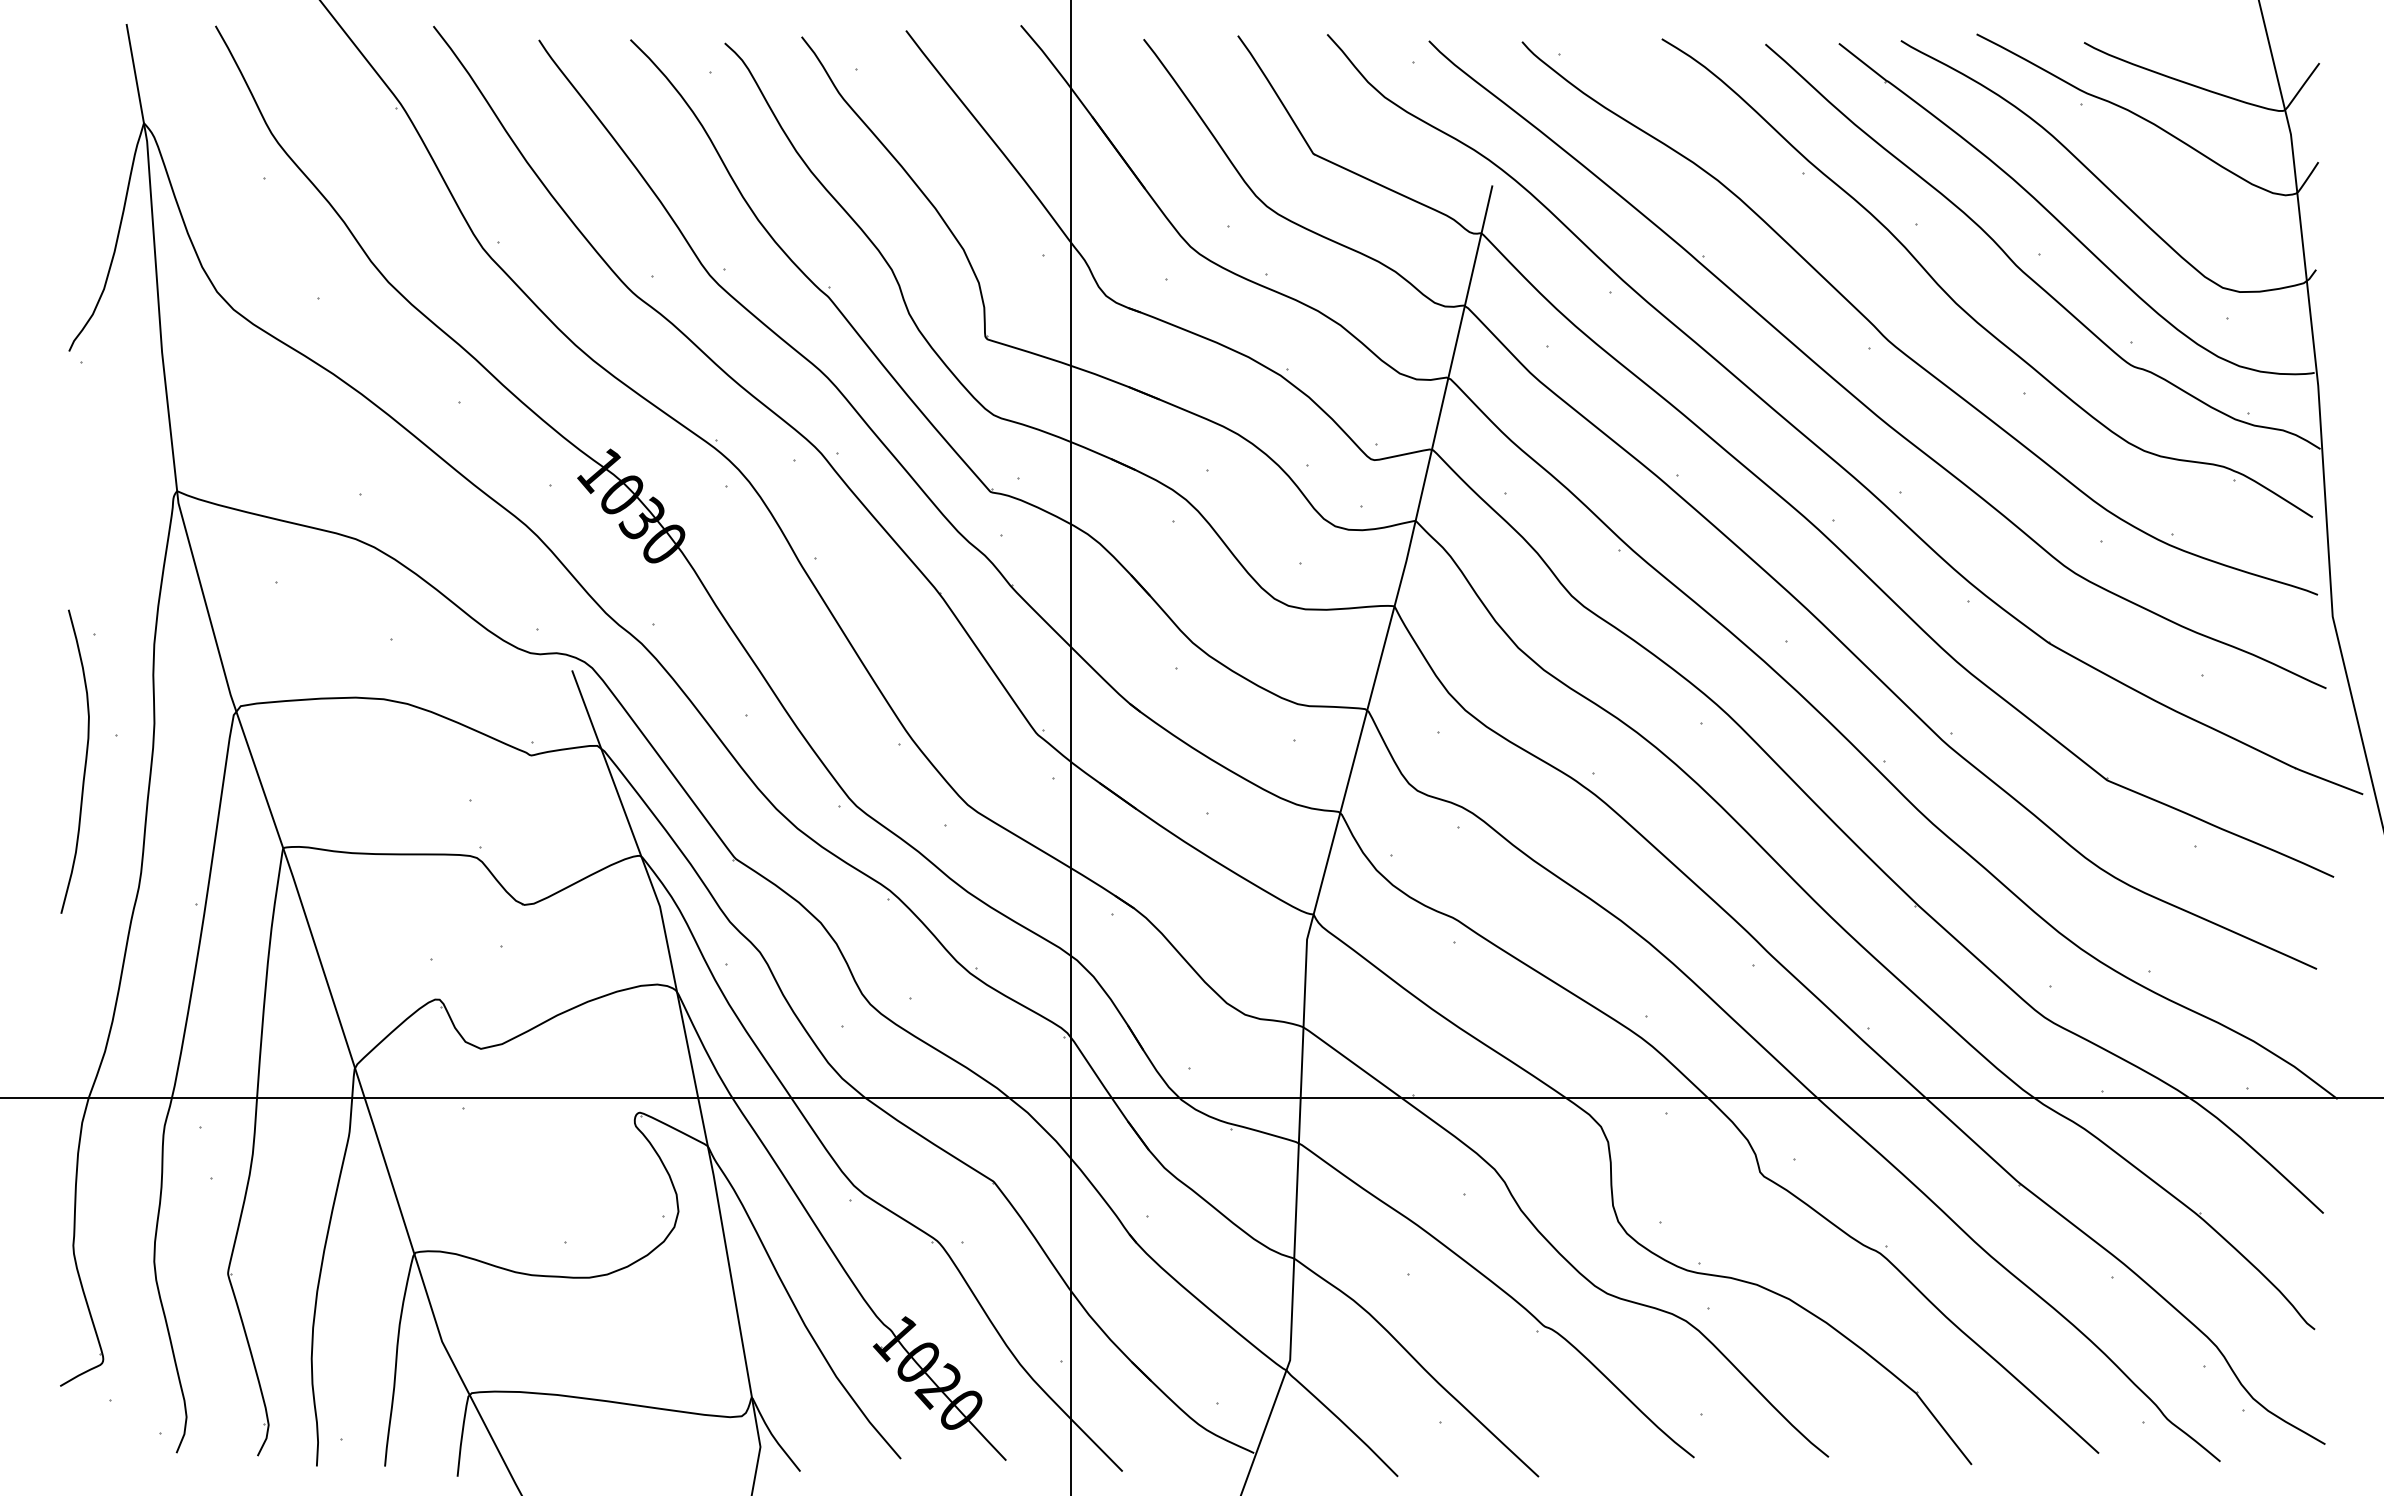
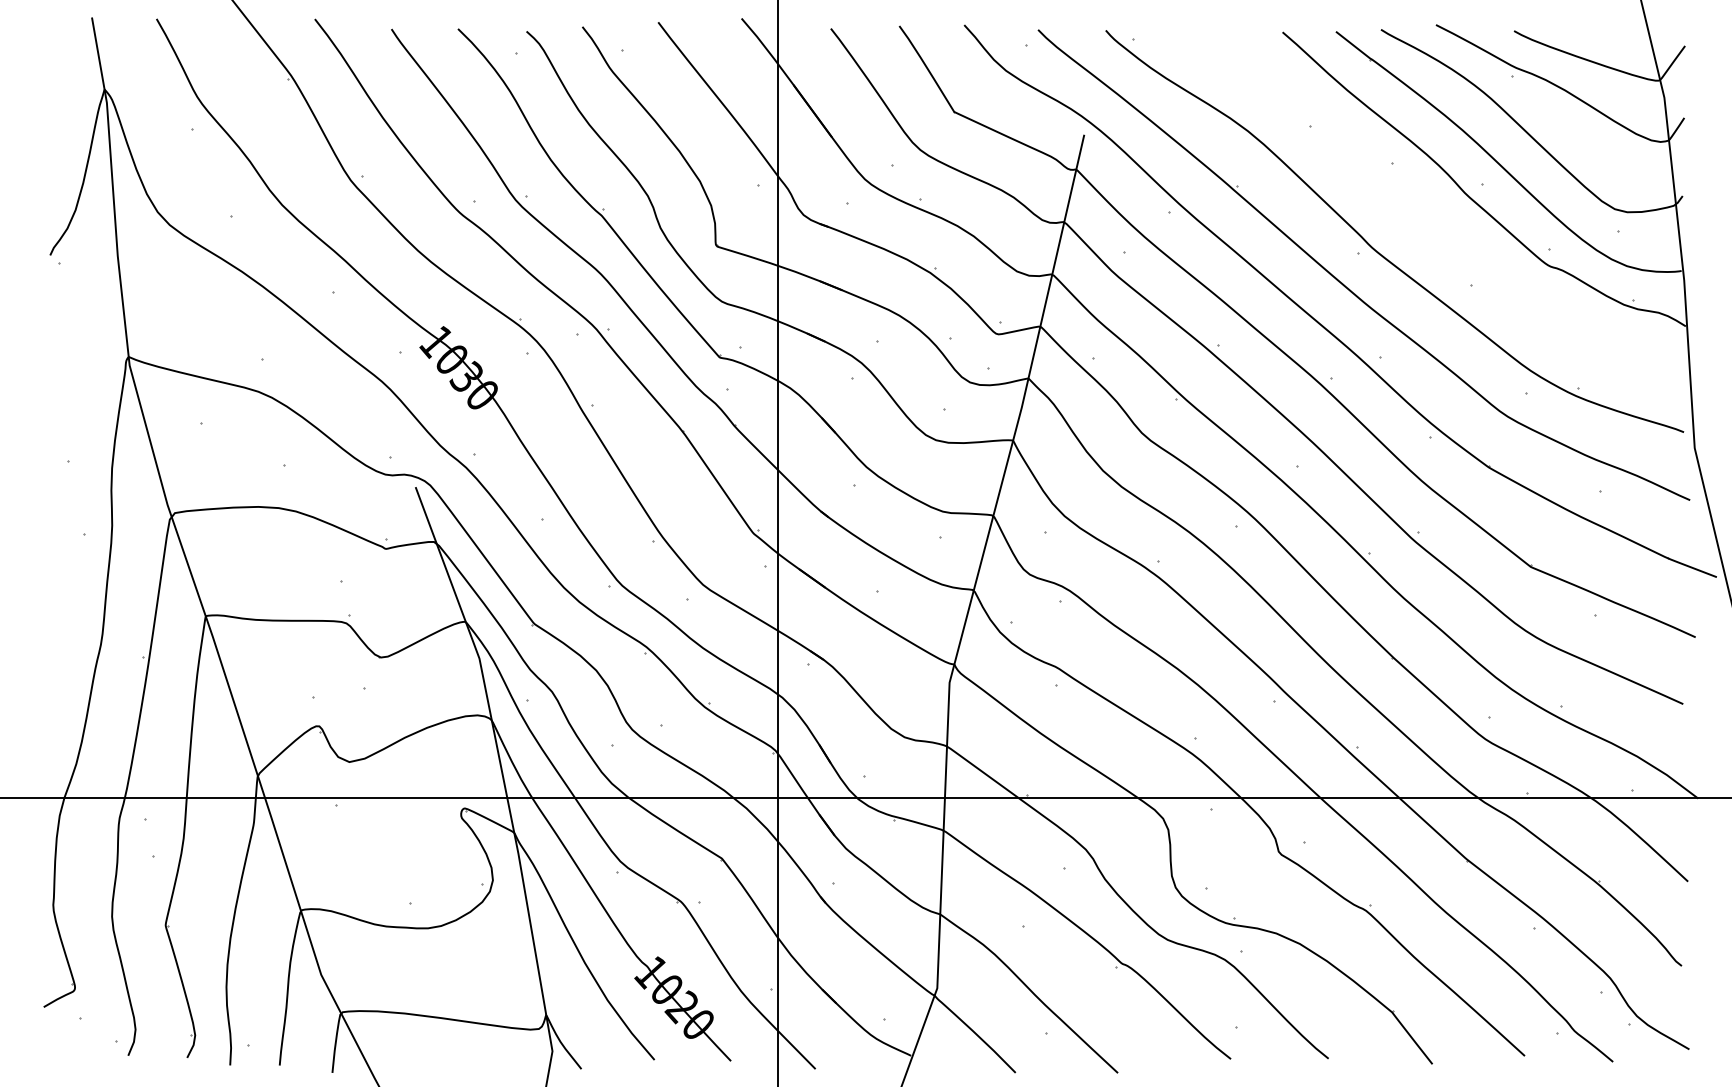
part: (1961, 306) -> (1425, 222), removed
curve: (84, 763) -> (61, 554), removed

